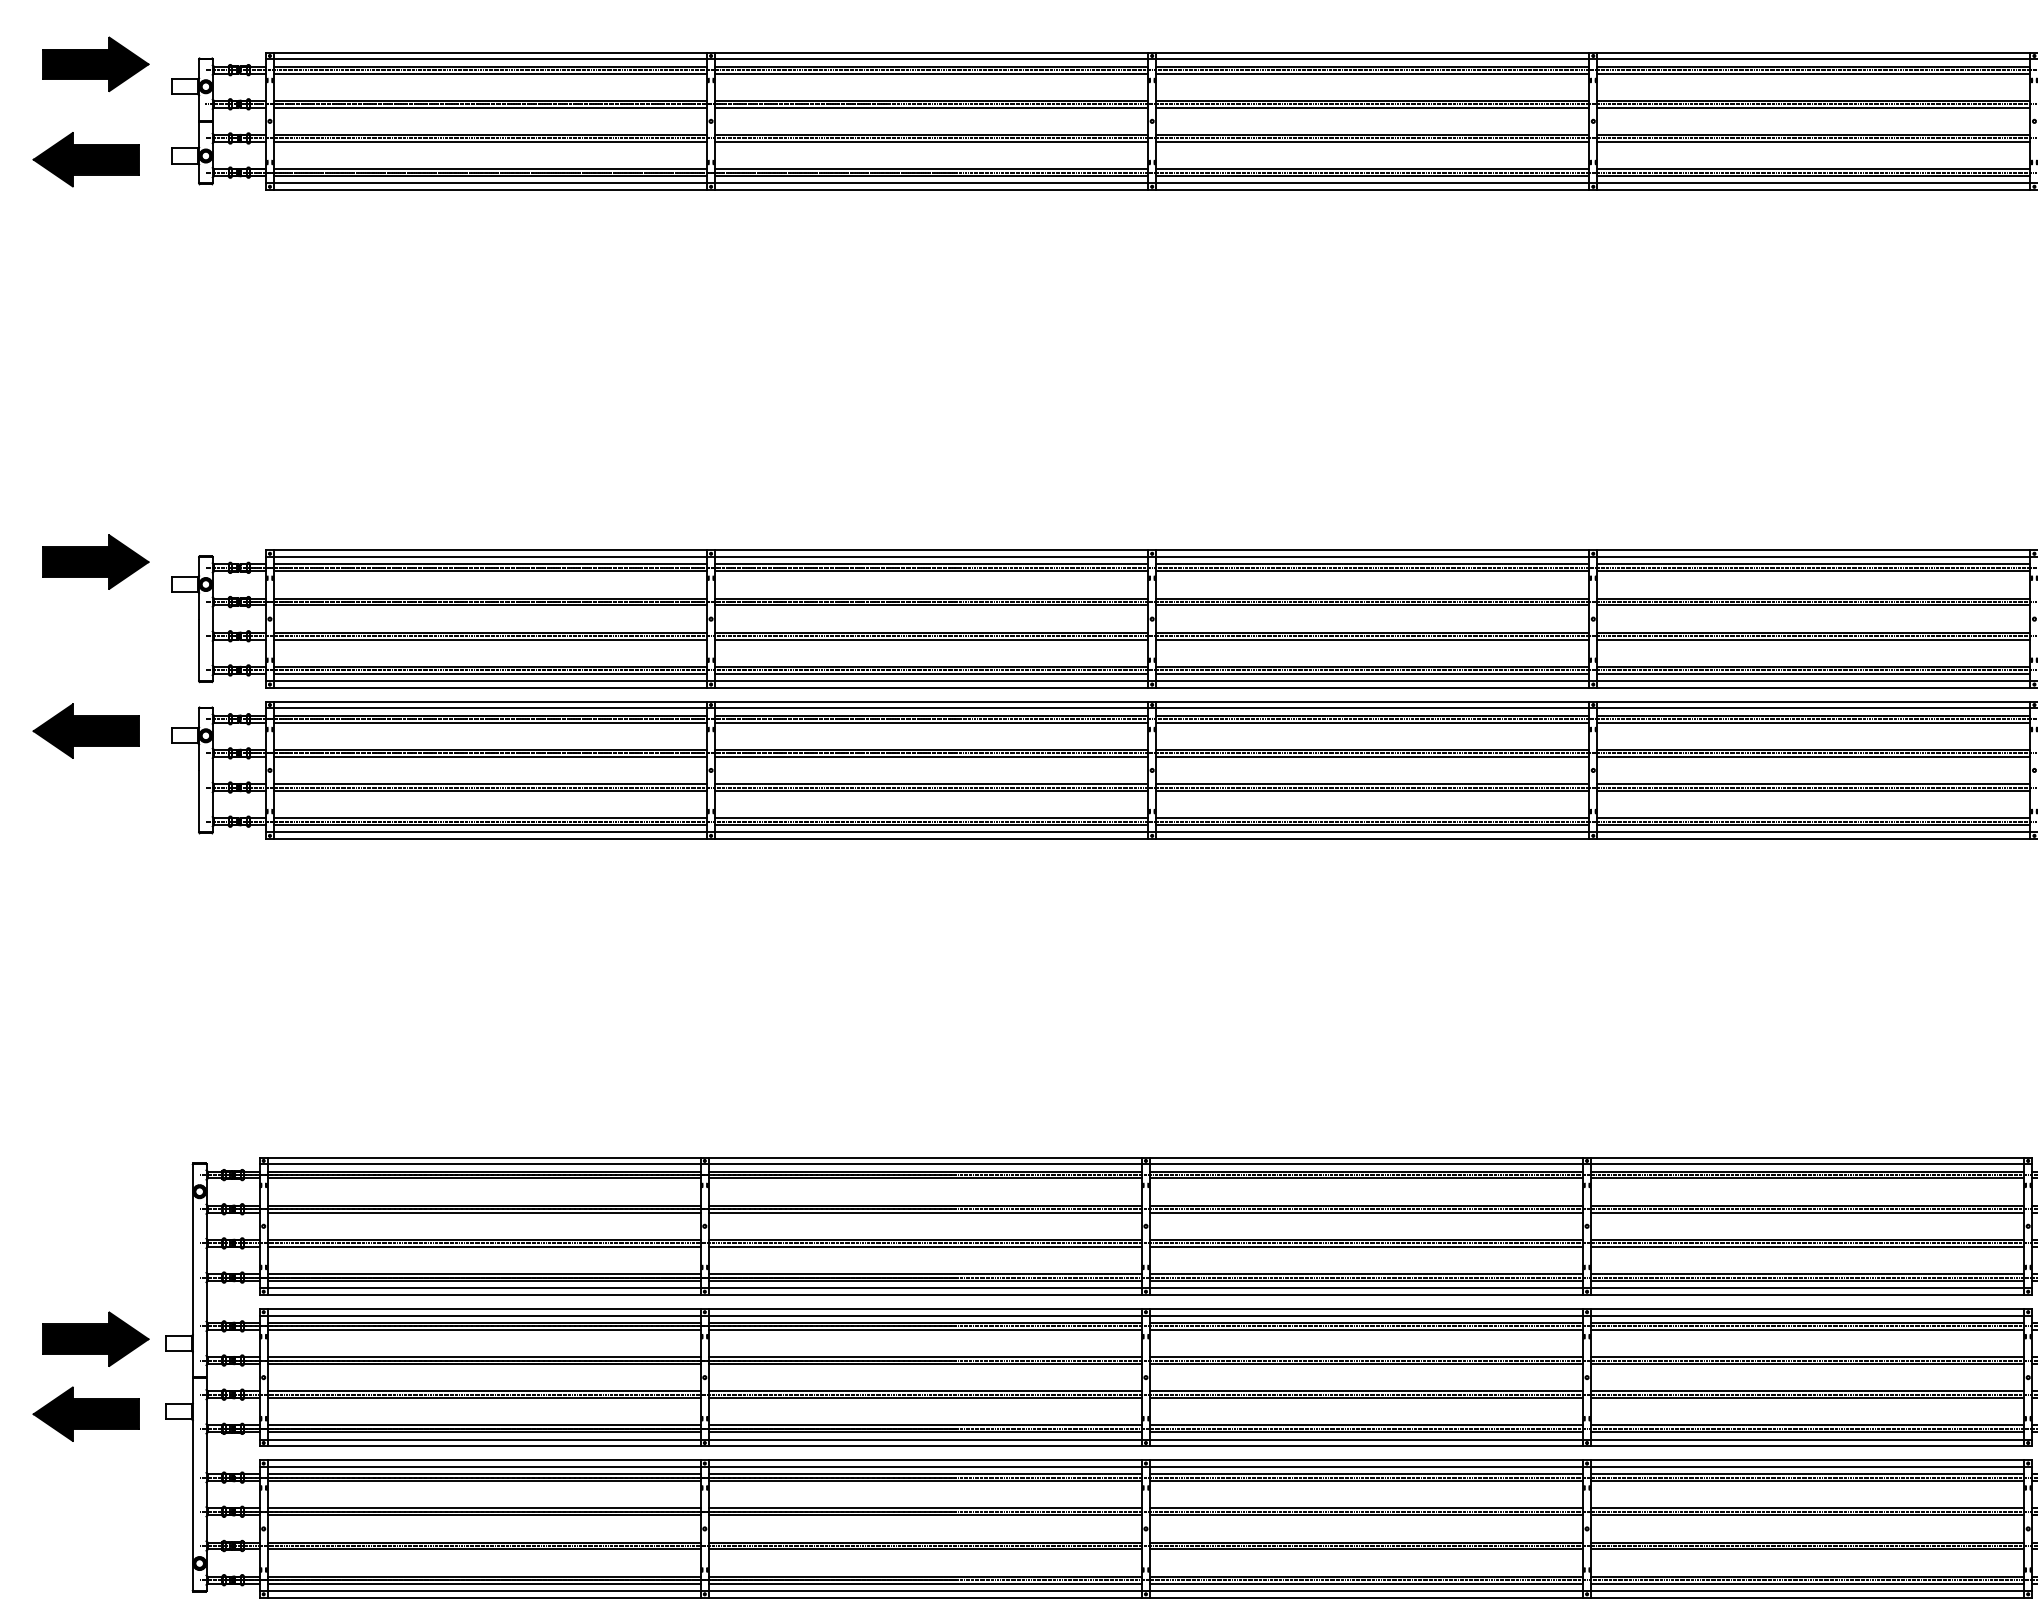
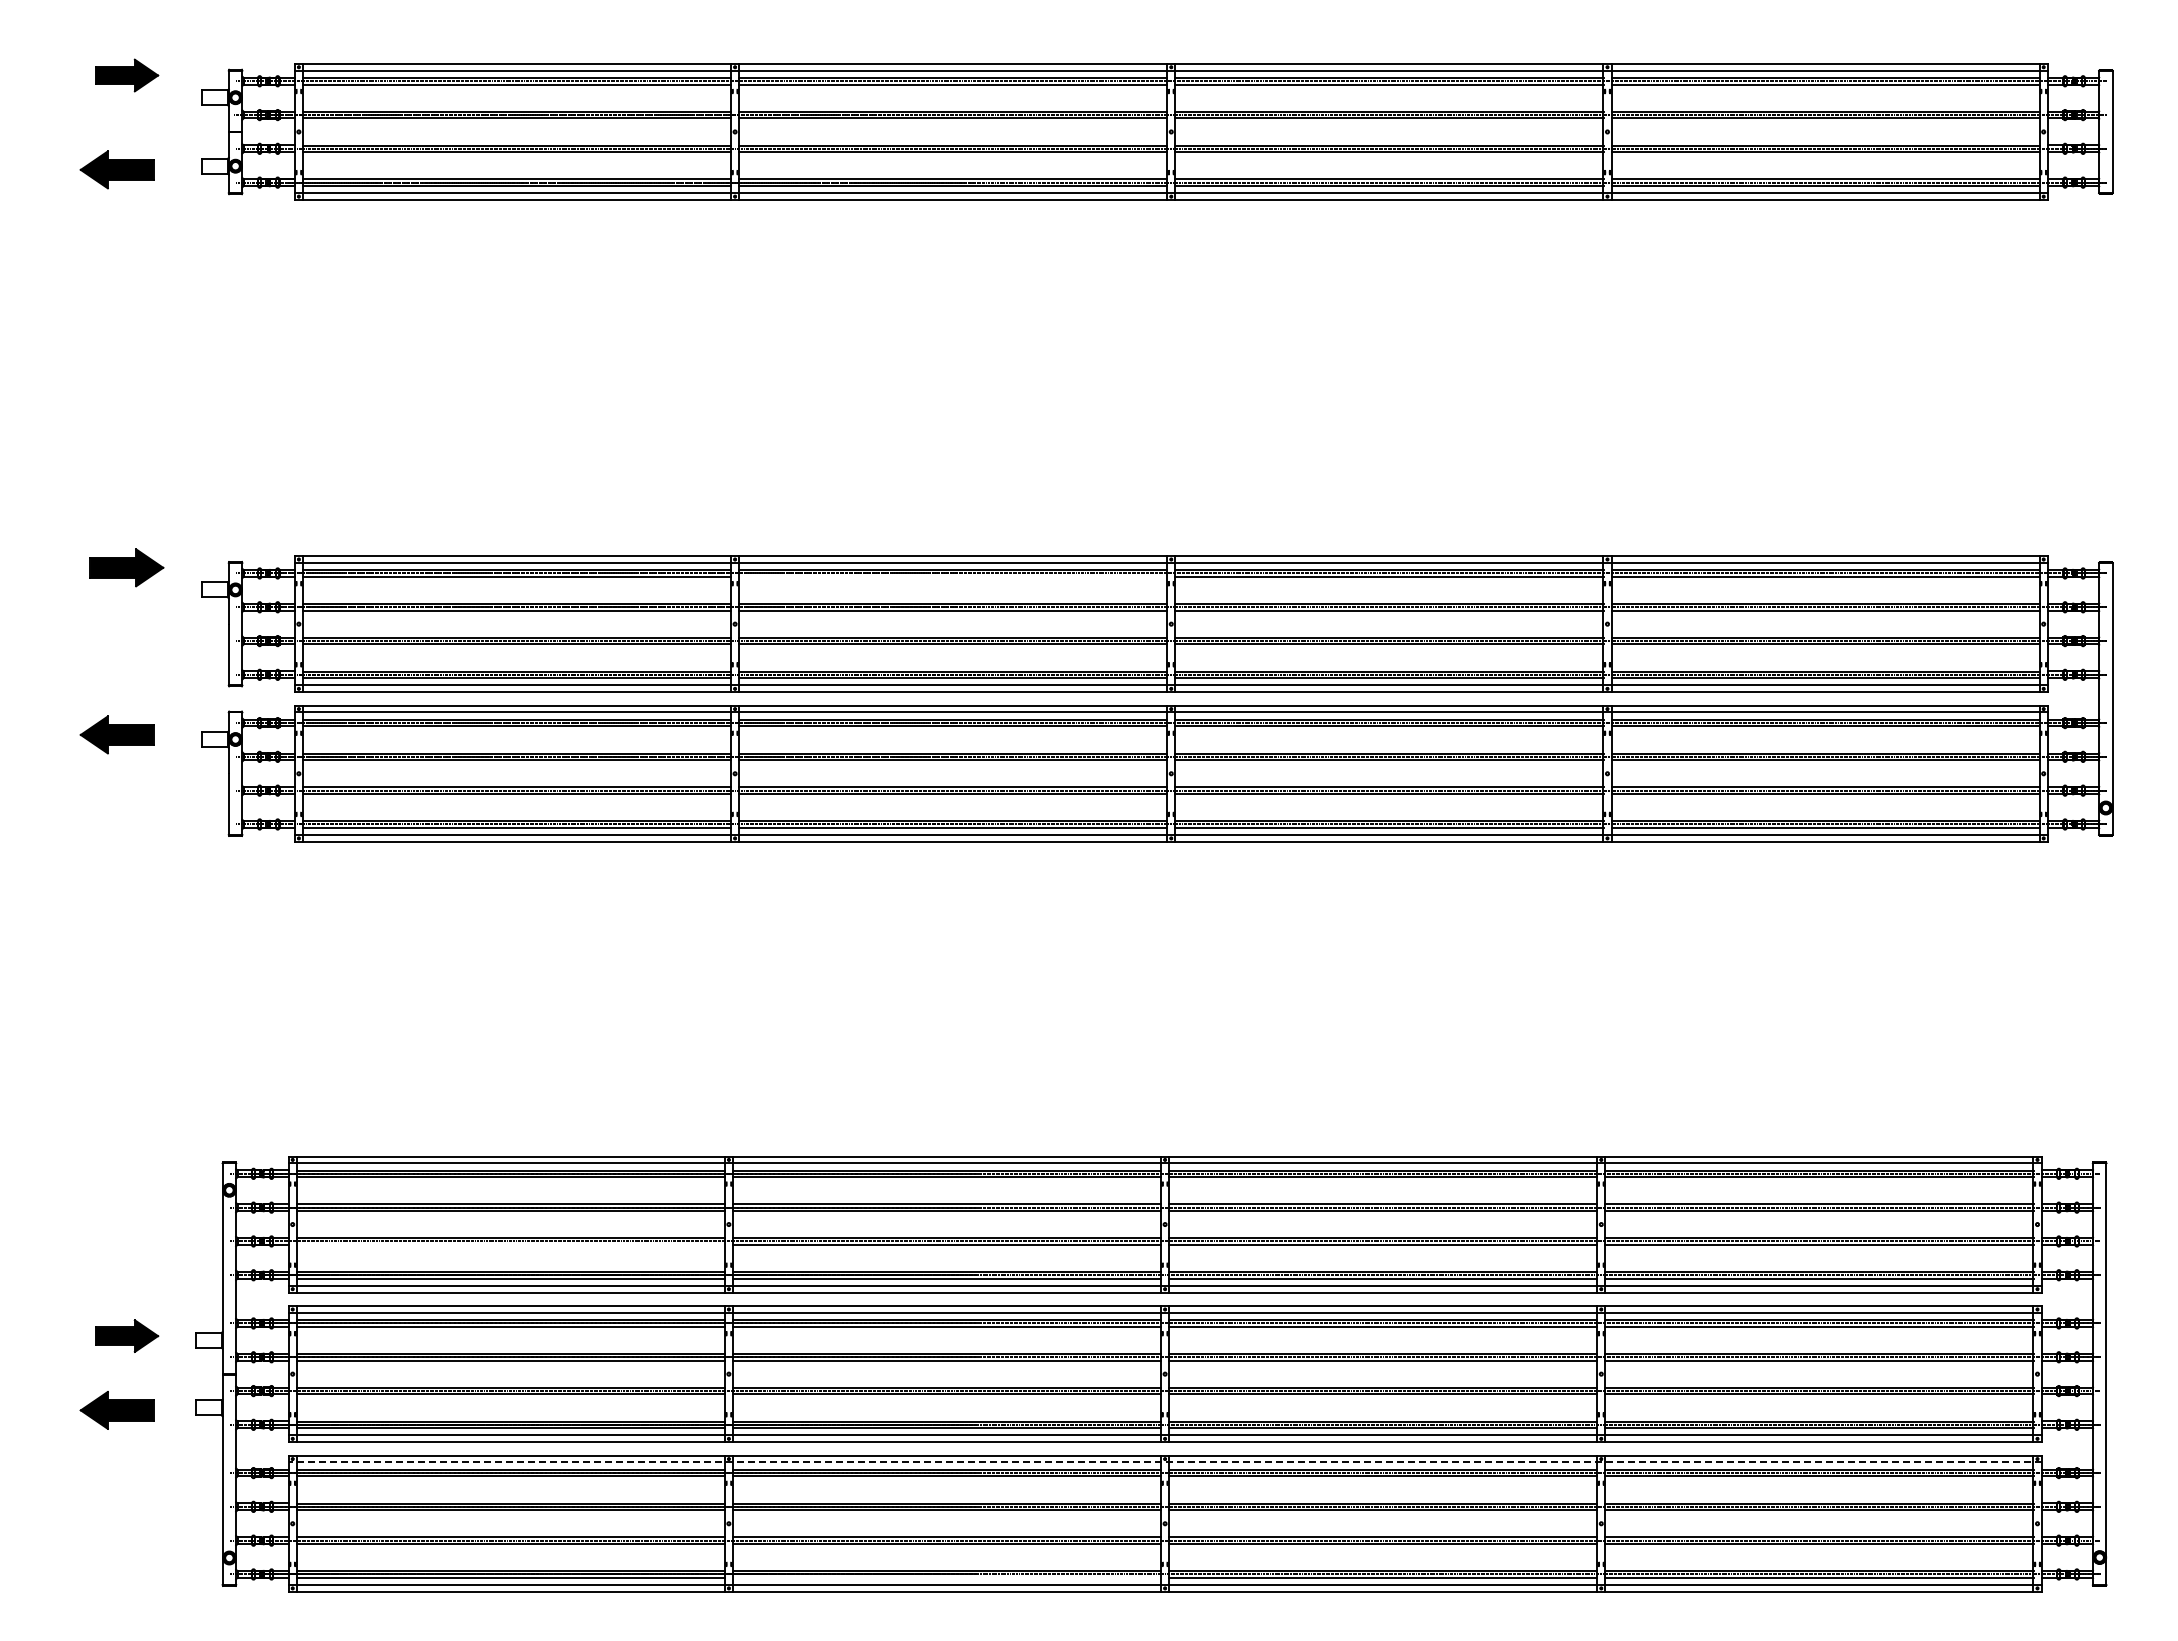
part: (95, 64) -> (126, 75), size x0.6
part: (85, 159) -> (116, 169), size x0.7
part: (95, 561) -> (126, 567), size x0.7
line: (931, 570) -> (953, 576), removed
part: (85, 730) -> (116, 734), size x0.7
line: (483, 1246) -> (510, 1244), removed
part: (95, 1338) -> (126, 1335), size x0.6
part: (85, 1414) -> (116, 1410), size x0.7
line: (1145, 1466) -> (1164, 1462), solid -> dashed
line: (924, 1583) -> (946, 1577), removed

